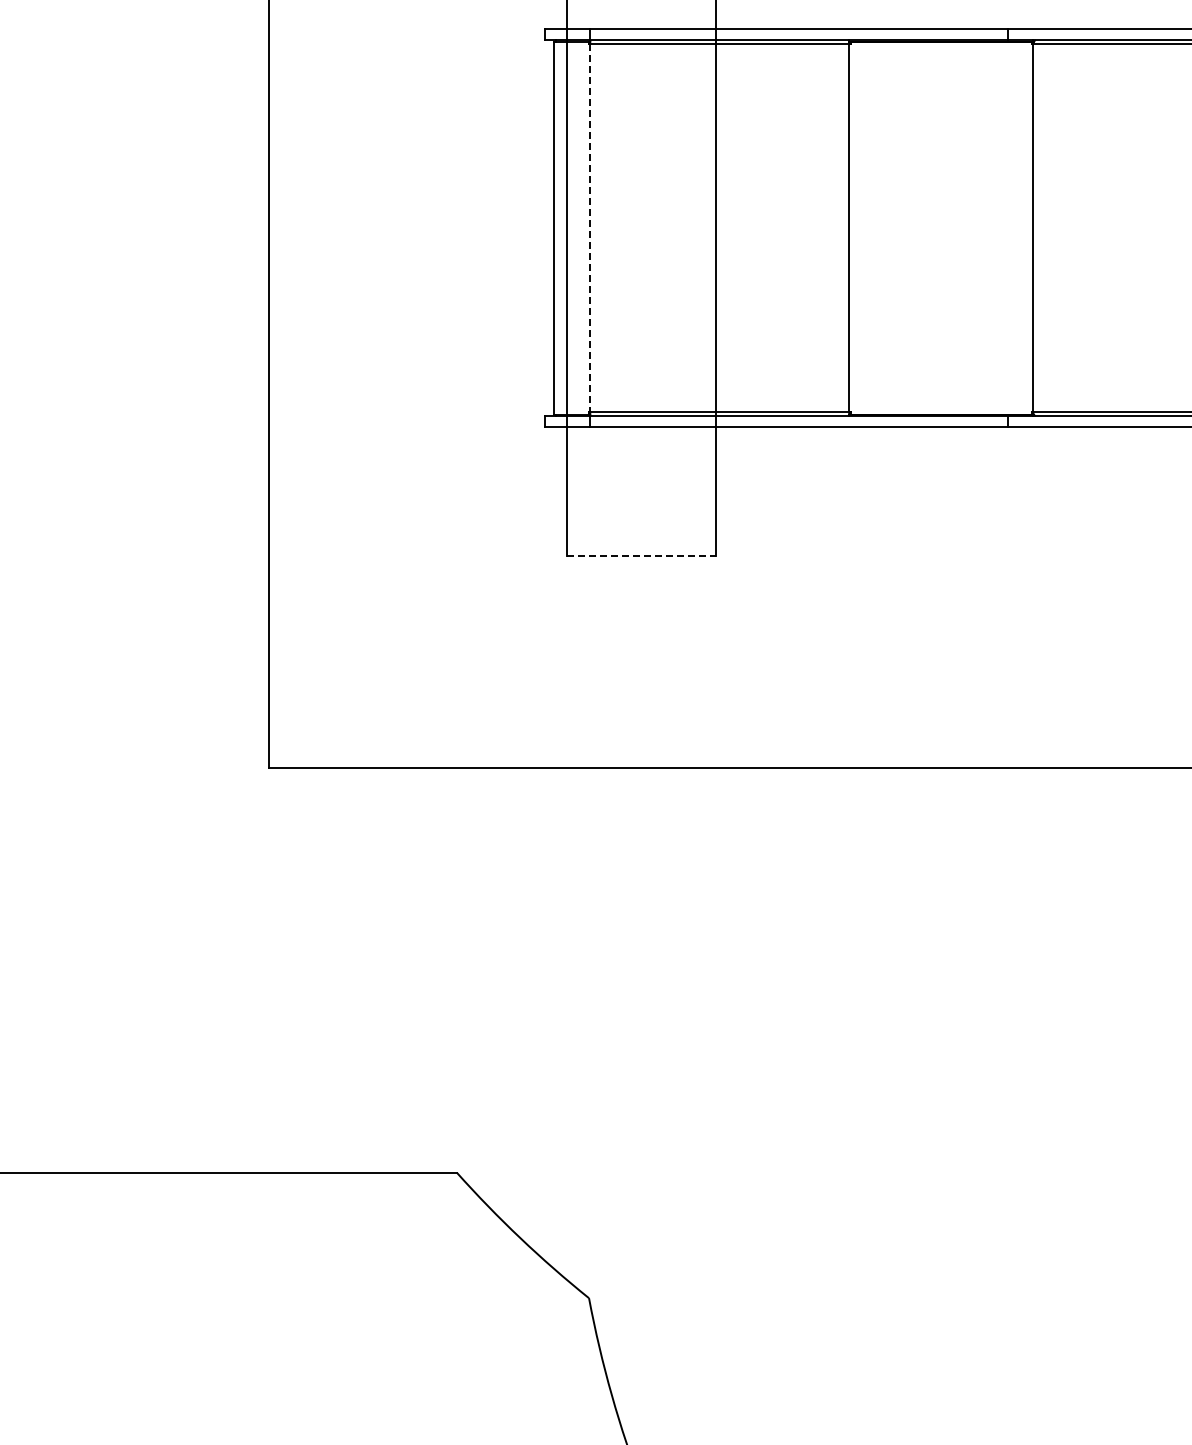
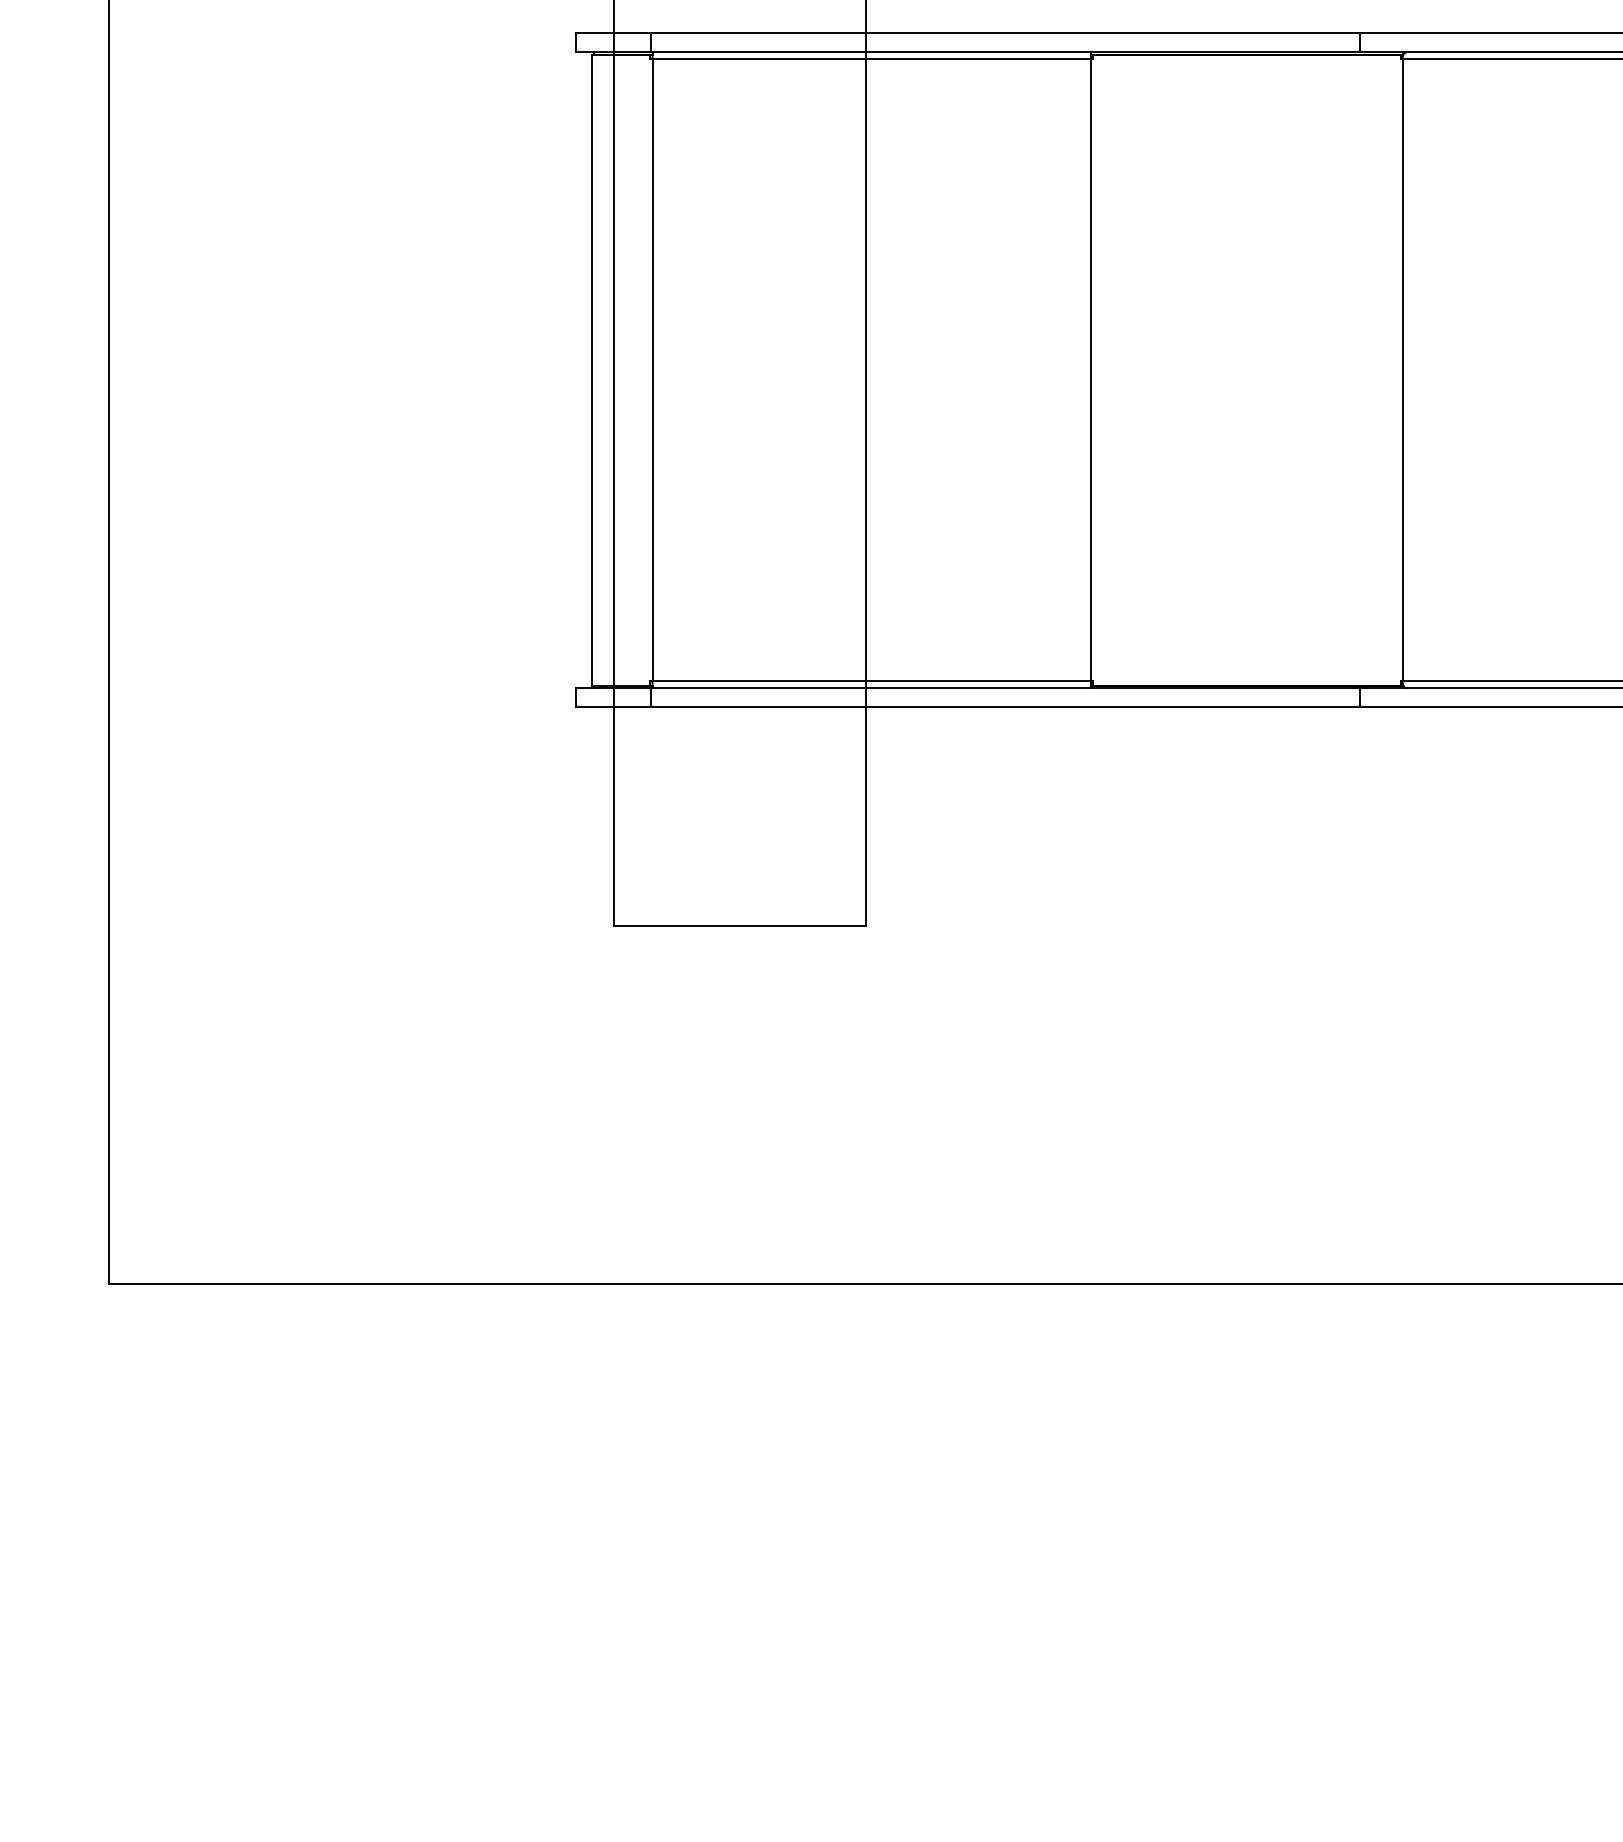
line: (590, 228) -> (652, 370), dashed -> solid
line: (641, 556) -> (739, 926), dashed -> solid

